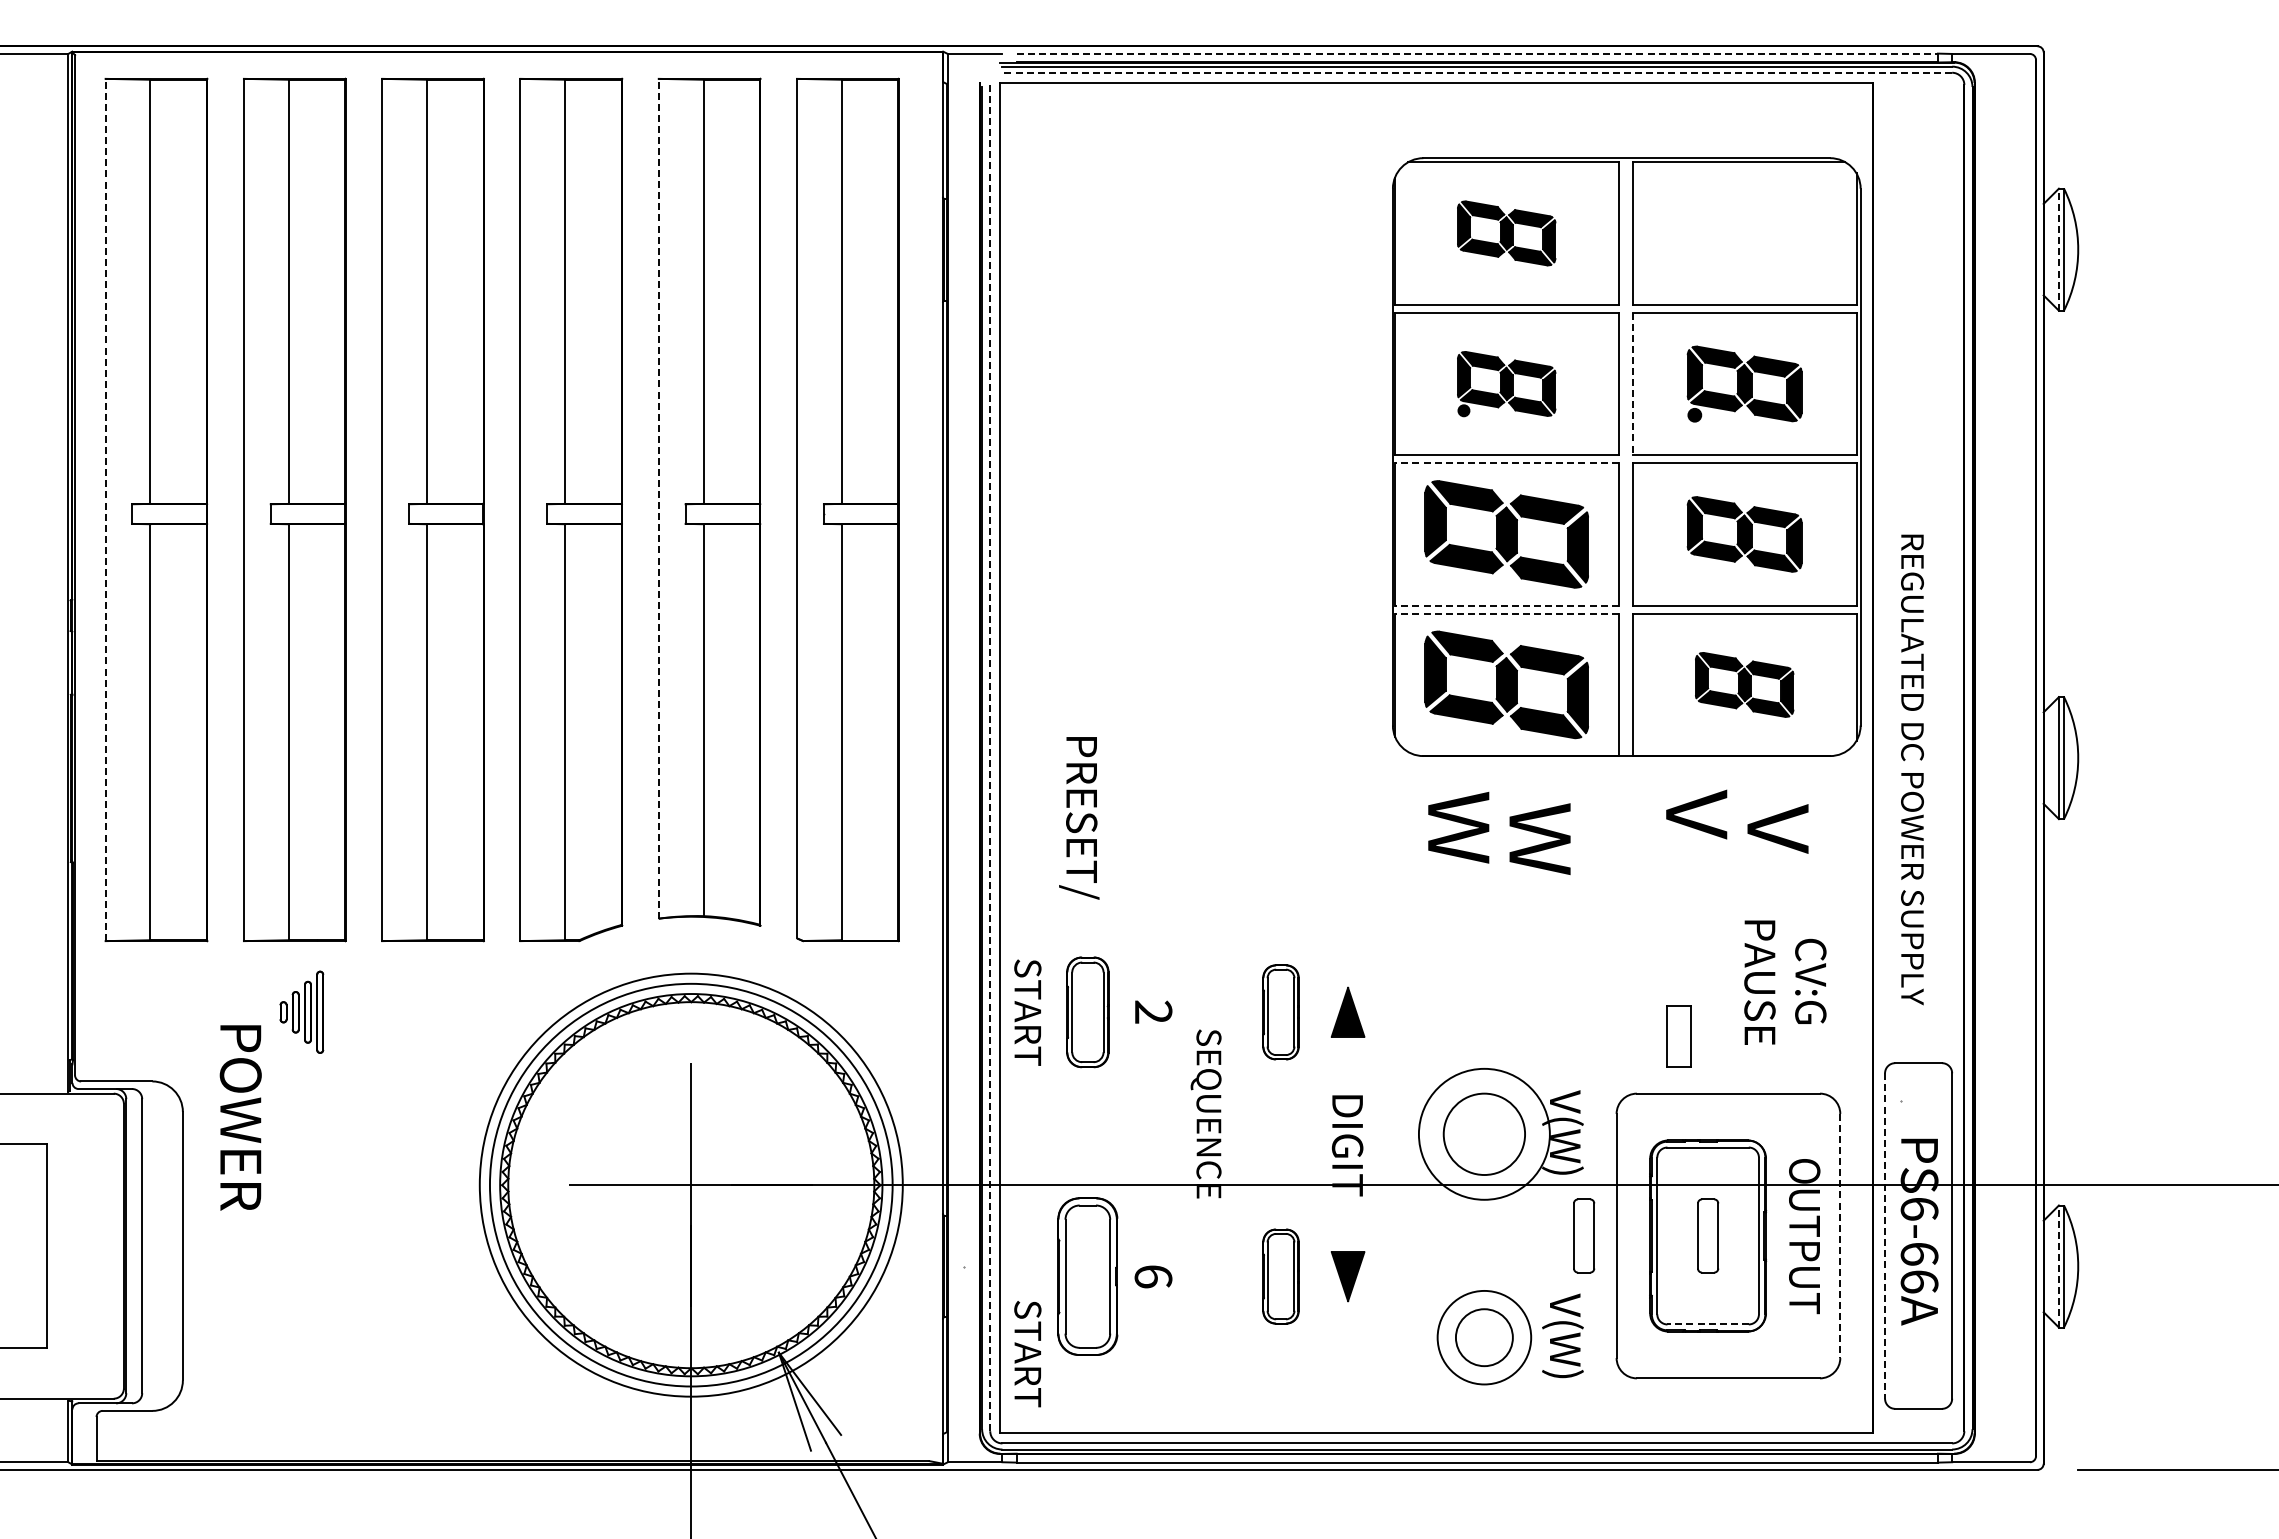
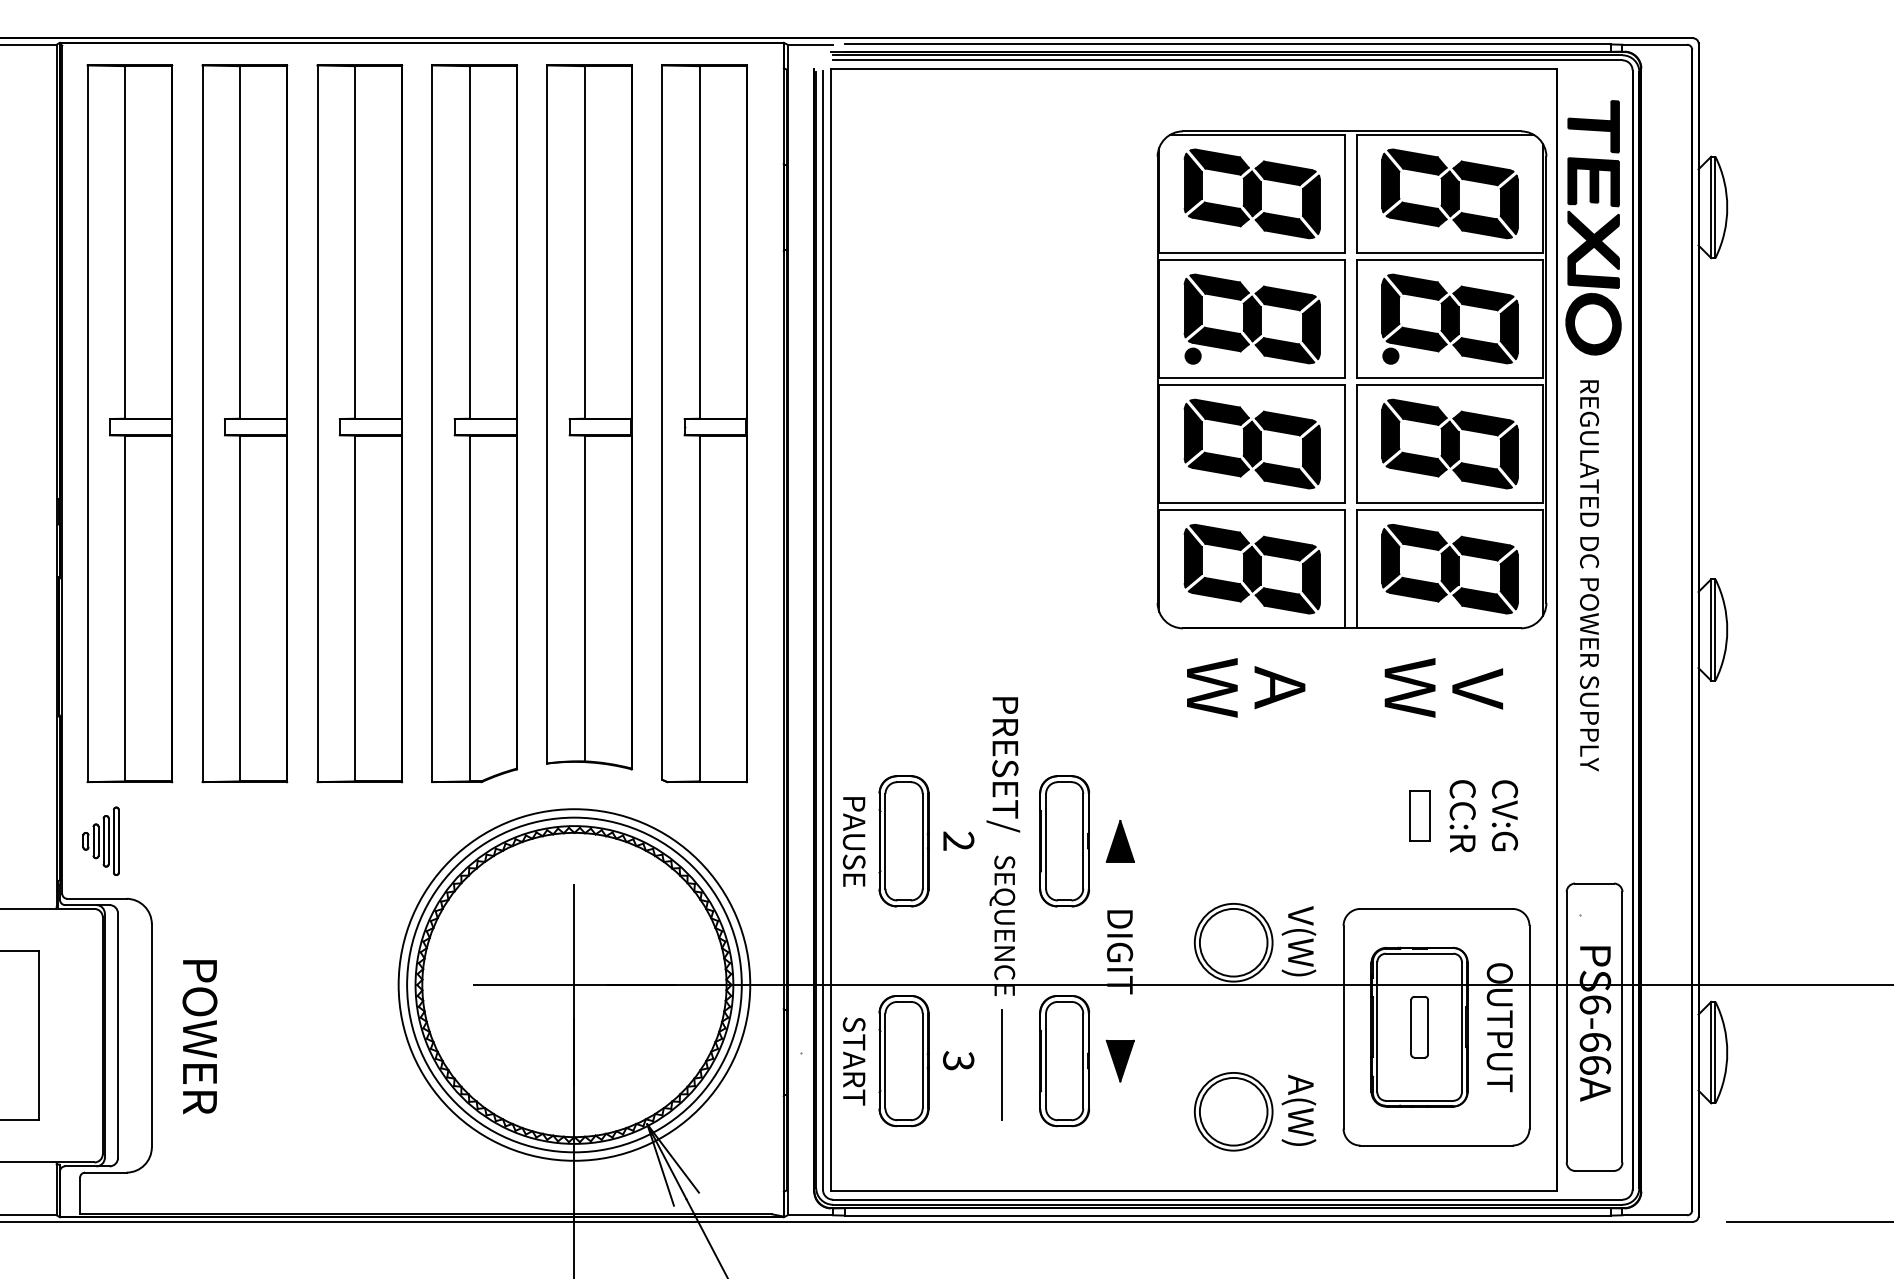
line: (1477, 53) -> (1227, 44), dashed -> solid
line: (1477, 72) -> (1227, 60), dashed -> solid
part: (1506, 233) -> (1252, 193), size x1.67
part: (1744, 233) -> (1449, 193), added
line: (2058, 249) -> (1710, 207), dashed -> solid
part: (1916, 273) -> (1592, 227), added
part: (1506, 383) -> (1252, 318), size x1.67
part: (1744, 383) -> (1449, 318), size x1.43
line: (1632, 384) -> (1356, 319), dashed -> solid
line: (1506, 463) -> (1252, 385), dashed -> solid
line: (658, 498) -> (547, 414), dashed -> solid
line: (105, 509) -> (87, 423), dashed -> solid
part: (1744, 534) -> (1449, 444), size x1.43
line: (1506, 605) -> (1252, 503), dashed -> solid
line: (1506, 613) -> (1252, 509), dashed -> solid
part: (1744, 684) -> (1449, 568), size x1.67
line: (990, 758) -> (823, 630), dashed -> solid
text: (1912, 769) -> (1589, 575), moved
text: (1079, 818) -> (1003, 765), moved
text: (1696, 826) -> (1409, 686), V -> W
text: (1539, 838) -> (1279, 696), W -> A
text: (1759, 982) -> (1462, 816), PAUSE -> CC:R
part: (301, 1011) -> (100, 840), moved
text: (1027, 1012) -> (853, 841), START -> PAUSE
part: (1087, 1012) -> (903, 841), size x1.43
part: (1280, 1012) -> (1064, 841), size x1.67
part: (1678, 1036) -> (1419, 815), moved
text: (240, 1117) -> (199, 1036), moved
circle: (1484, 1134) -> (1233, 942), size x0.71
part: (1584, 1235) -> (1316, 1026), removed
line: (1840, 1236) -> (1529, 1027), dashed -> solid
line: (1885, 1236) -> (1567, 1027), dashed -> solid
line: (2058, 1266) -> (1710, 1052), dashed -> solid
text: (1153, 1276) -> (958, 1060), 6 -> 3
part: (1280, 1276) -> (1064, 1060), size x1.67
line: (1205, 1281) -> (1001, 1065), added
line: (1708, 1324) -> (1419, 1100), dashed -> solid
text: (1562, 1335) -> (1298, 1109), V(W) -> A(W)
circle: (1484, 1337) -> (1233, 1111), size x1.43
text: (1027, 1354) -> (853, 1061), moved

